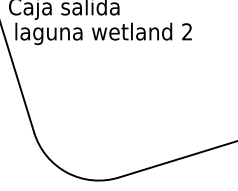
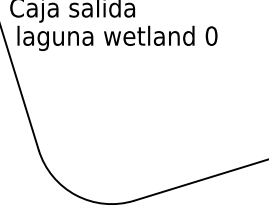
text: (187, 31) -> (211, 35), 2 -> 0

